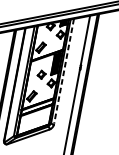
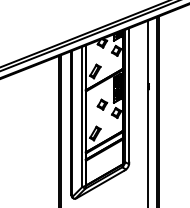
line: (64, 70) -> (129, 94), dashed -> solid

